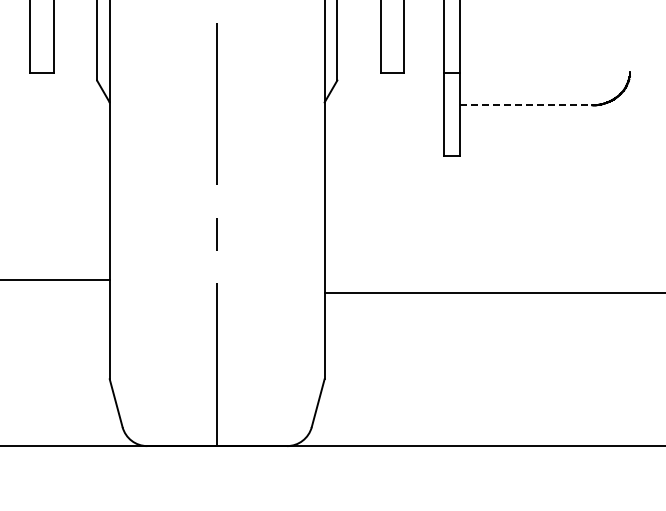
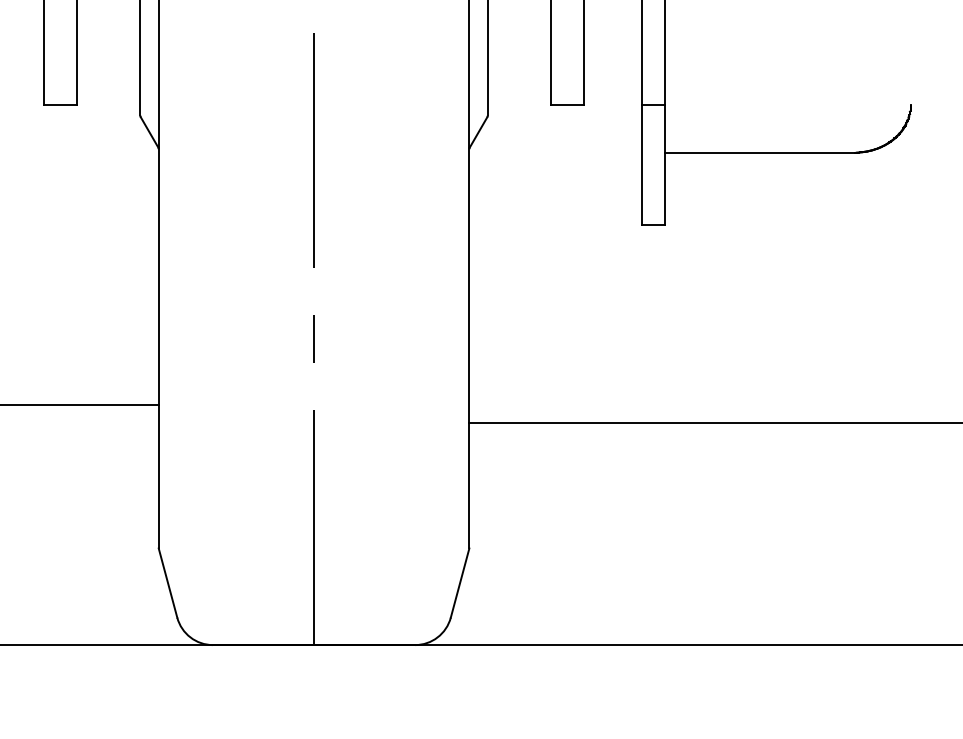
line: (525, 105) -> (759, 152), dashed -> solid

